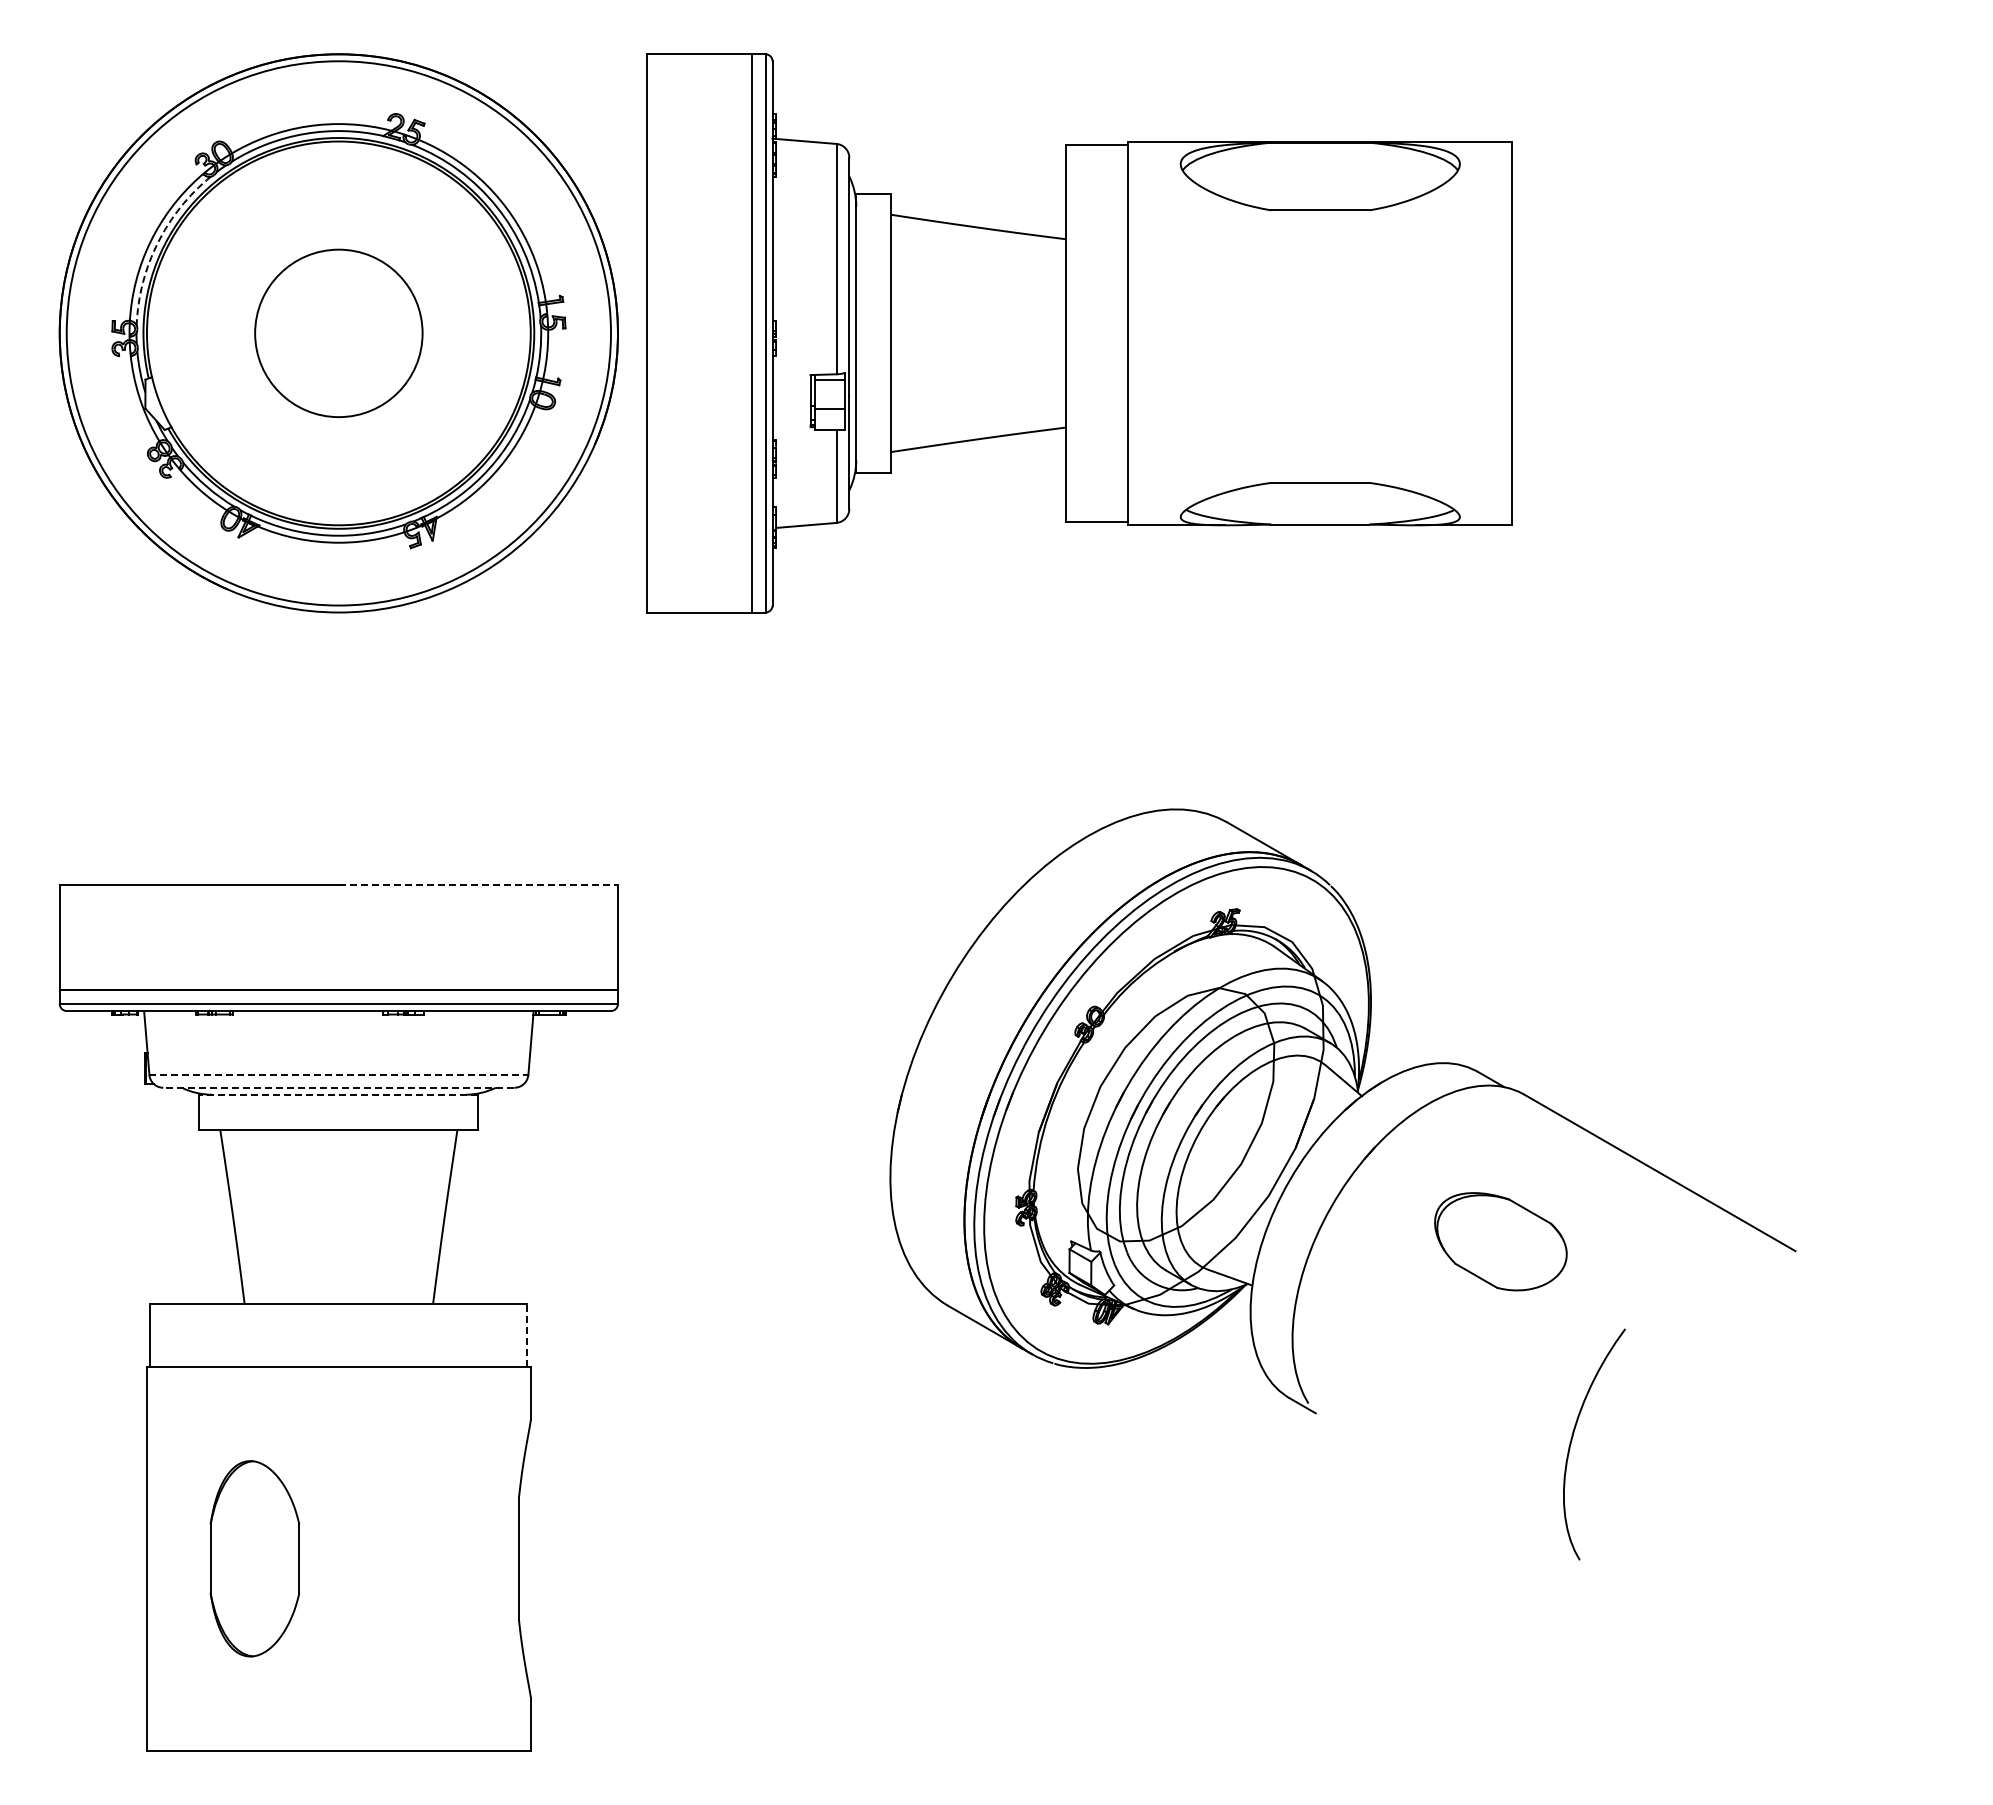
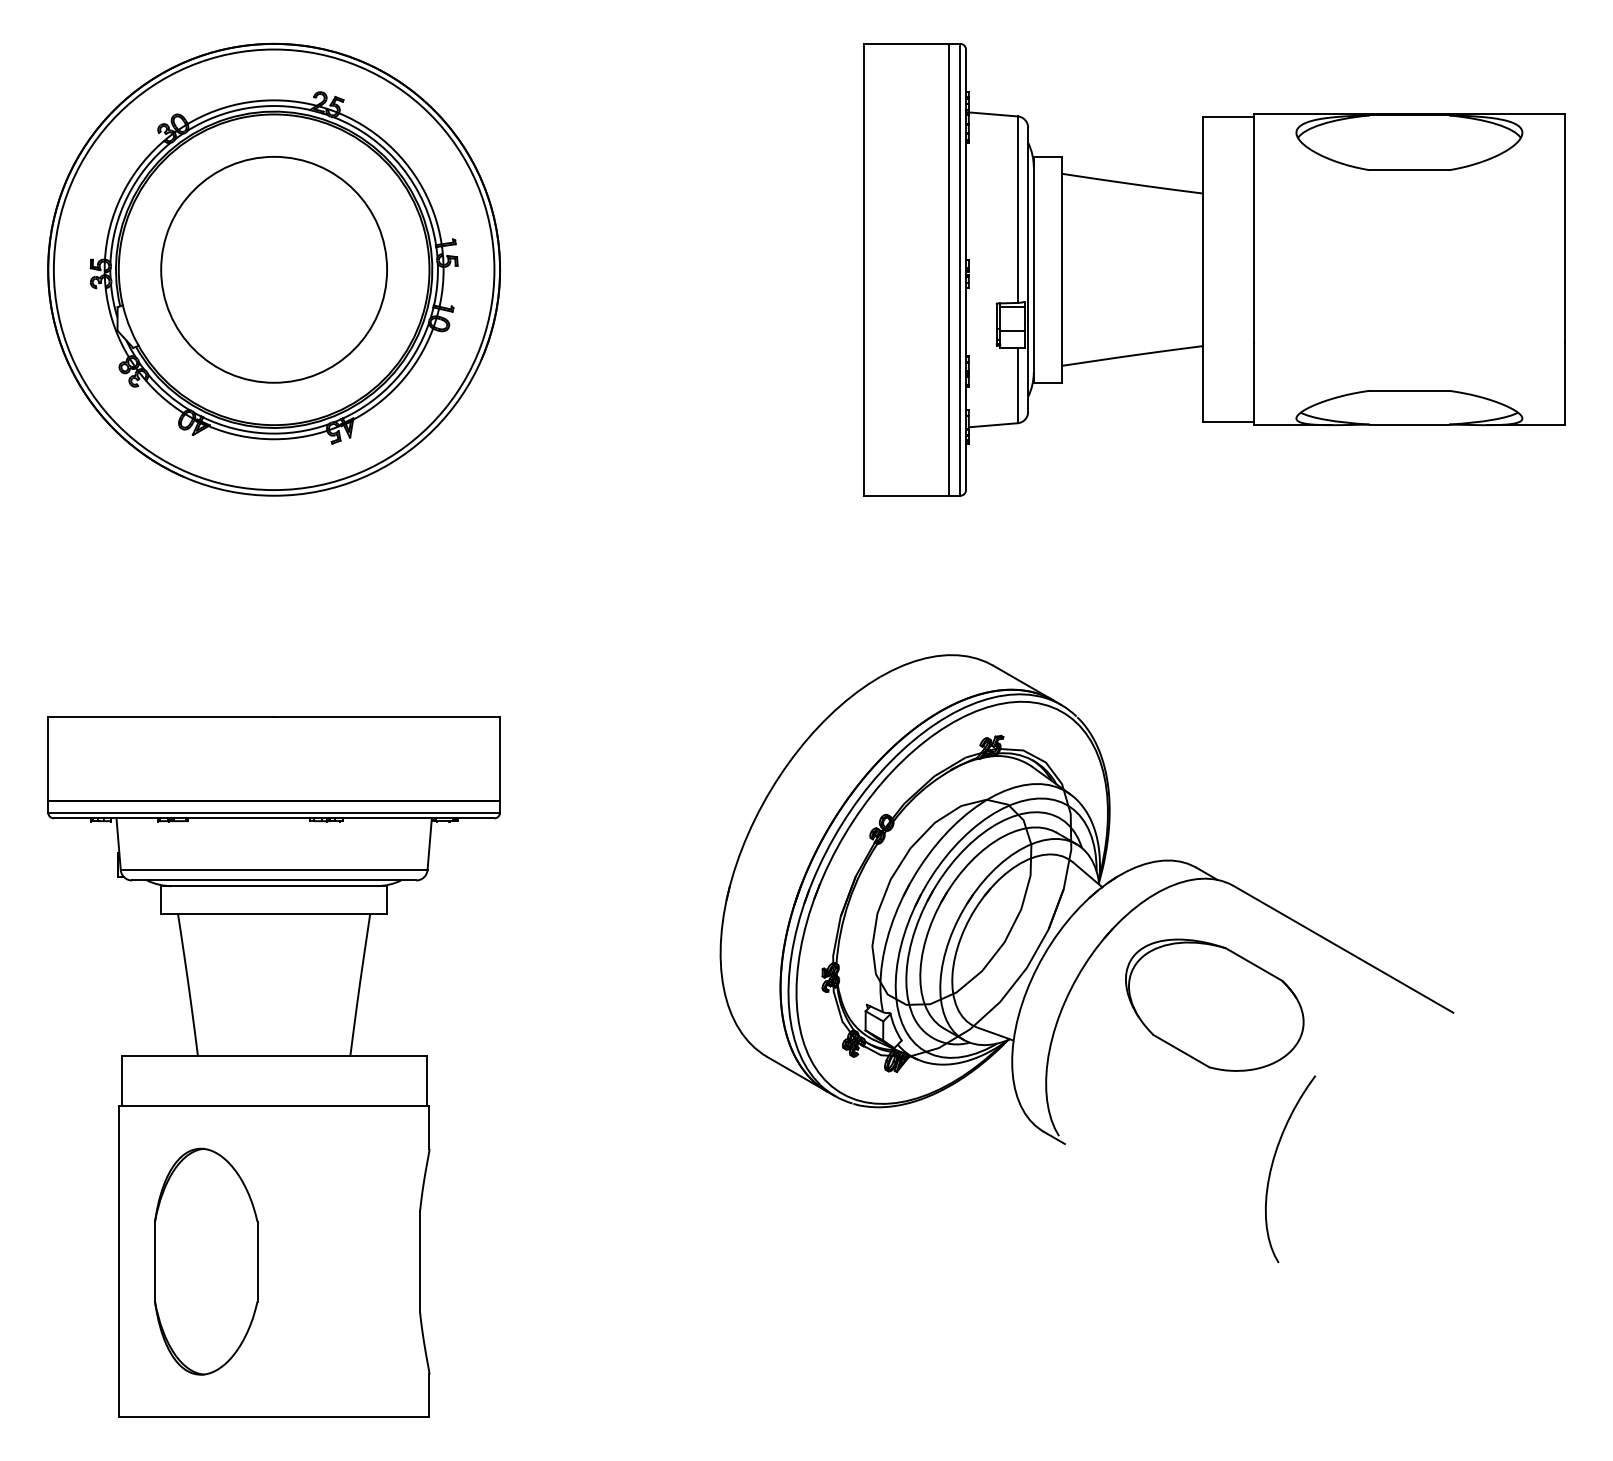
arc: (157, 243) -> (127, 197), dashed -> solid
circle: (338, 332) -> (273, 269), size x1.67
part: (1079, 333) -> (1214, 269), moved
line: (478, 885) -> (387, 716), dashed -> solid
line: (339, 1075) -> (274, 870), dashed -> solid
line: (338, 1087) -> (273, 880), dashed -> solid
line: (338, 1094) -> (273, 885), dashed -> solid
part: (1500, 1241) -> (1214, 1004), size x1.67
line: (527, 1334) -> (426, 1080), dashed -> solid
part: (254, 1558) -> (205, 1261), size x1.43

